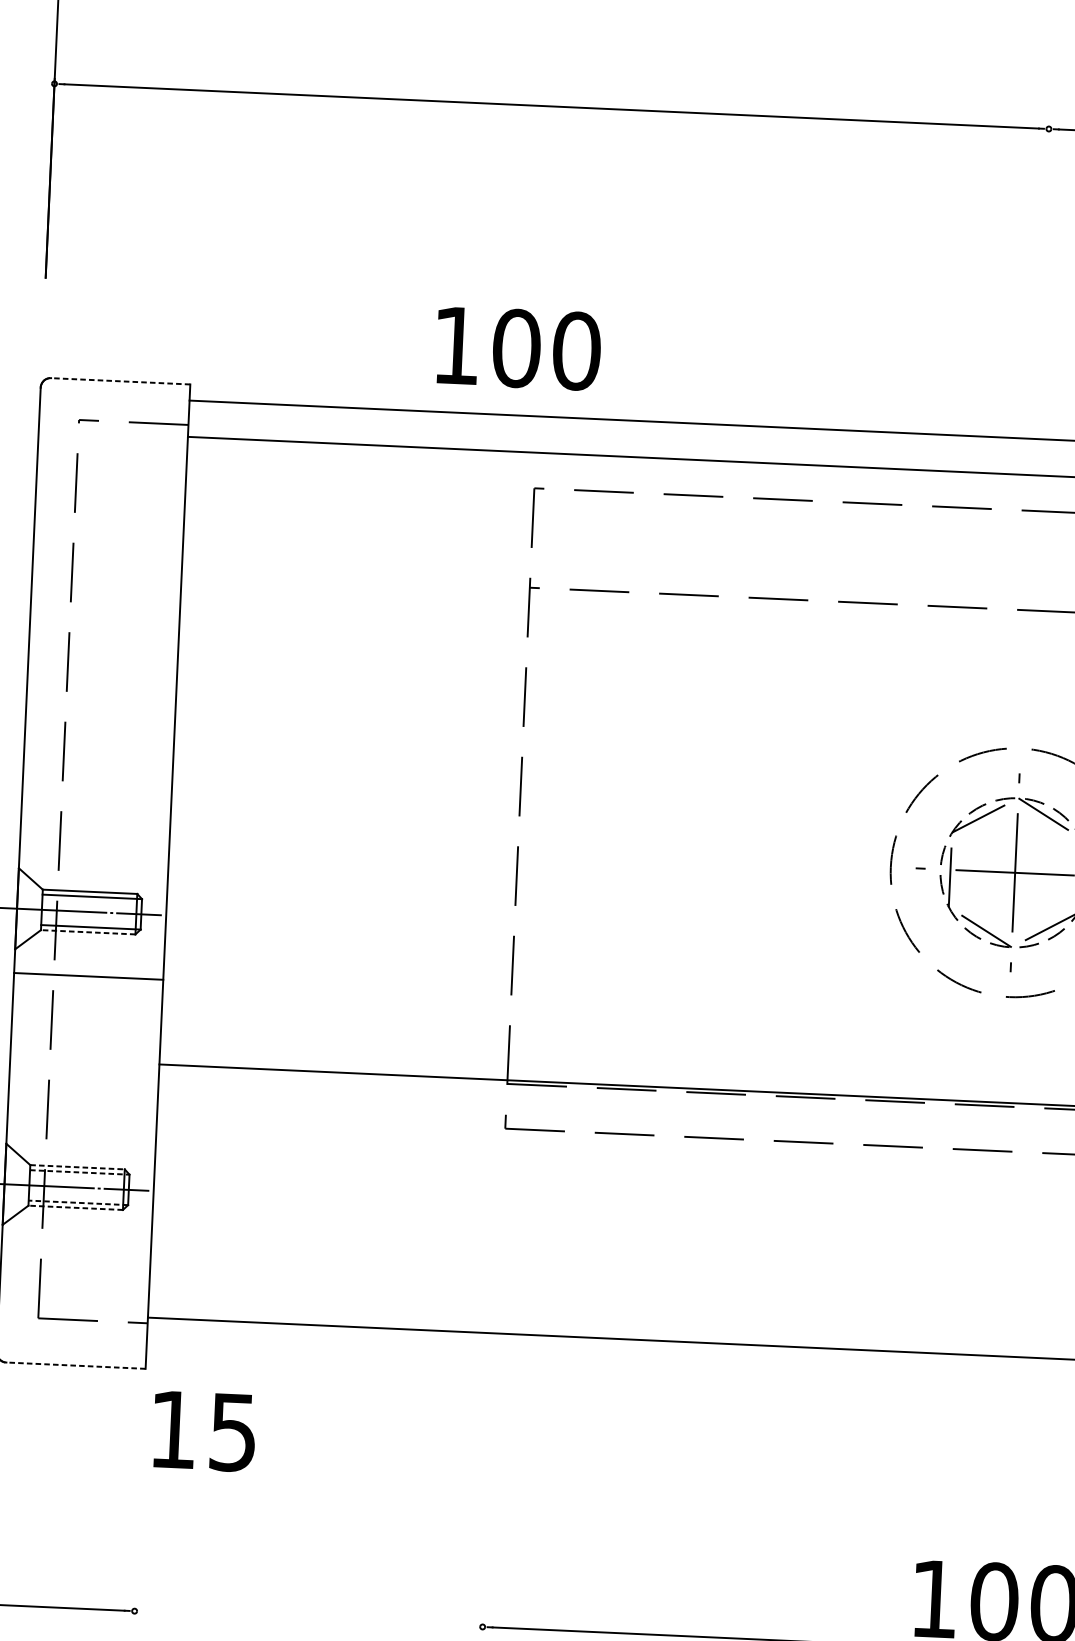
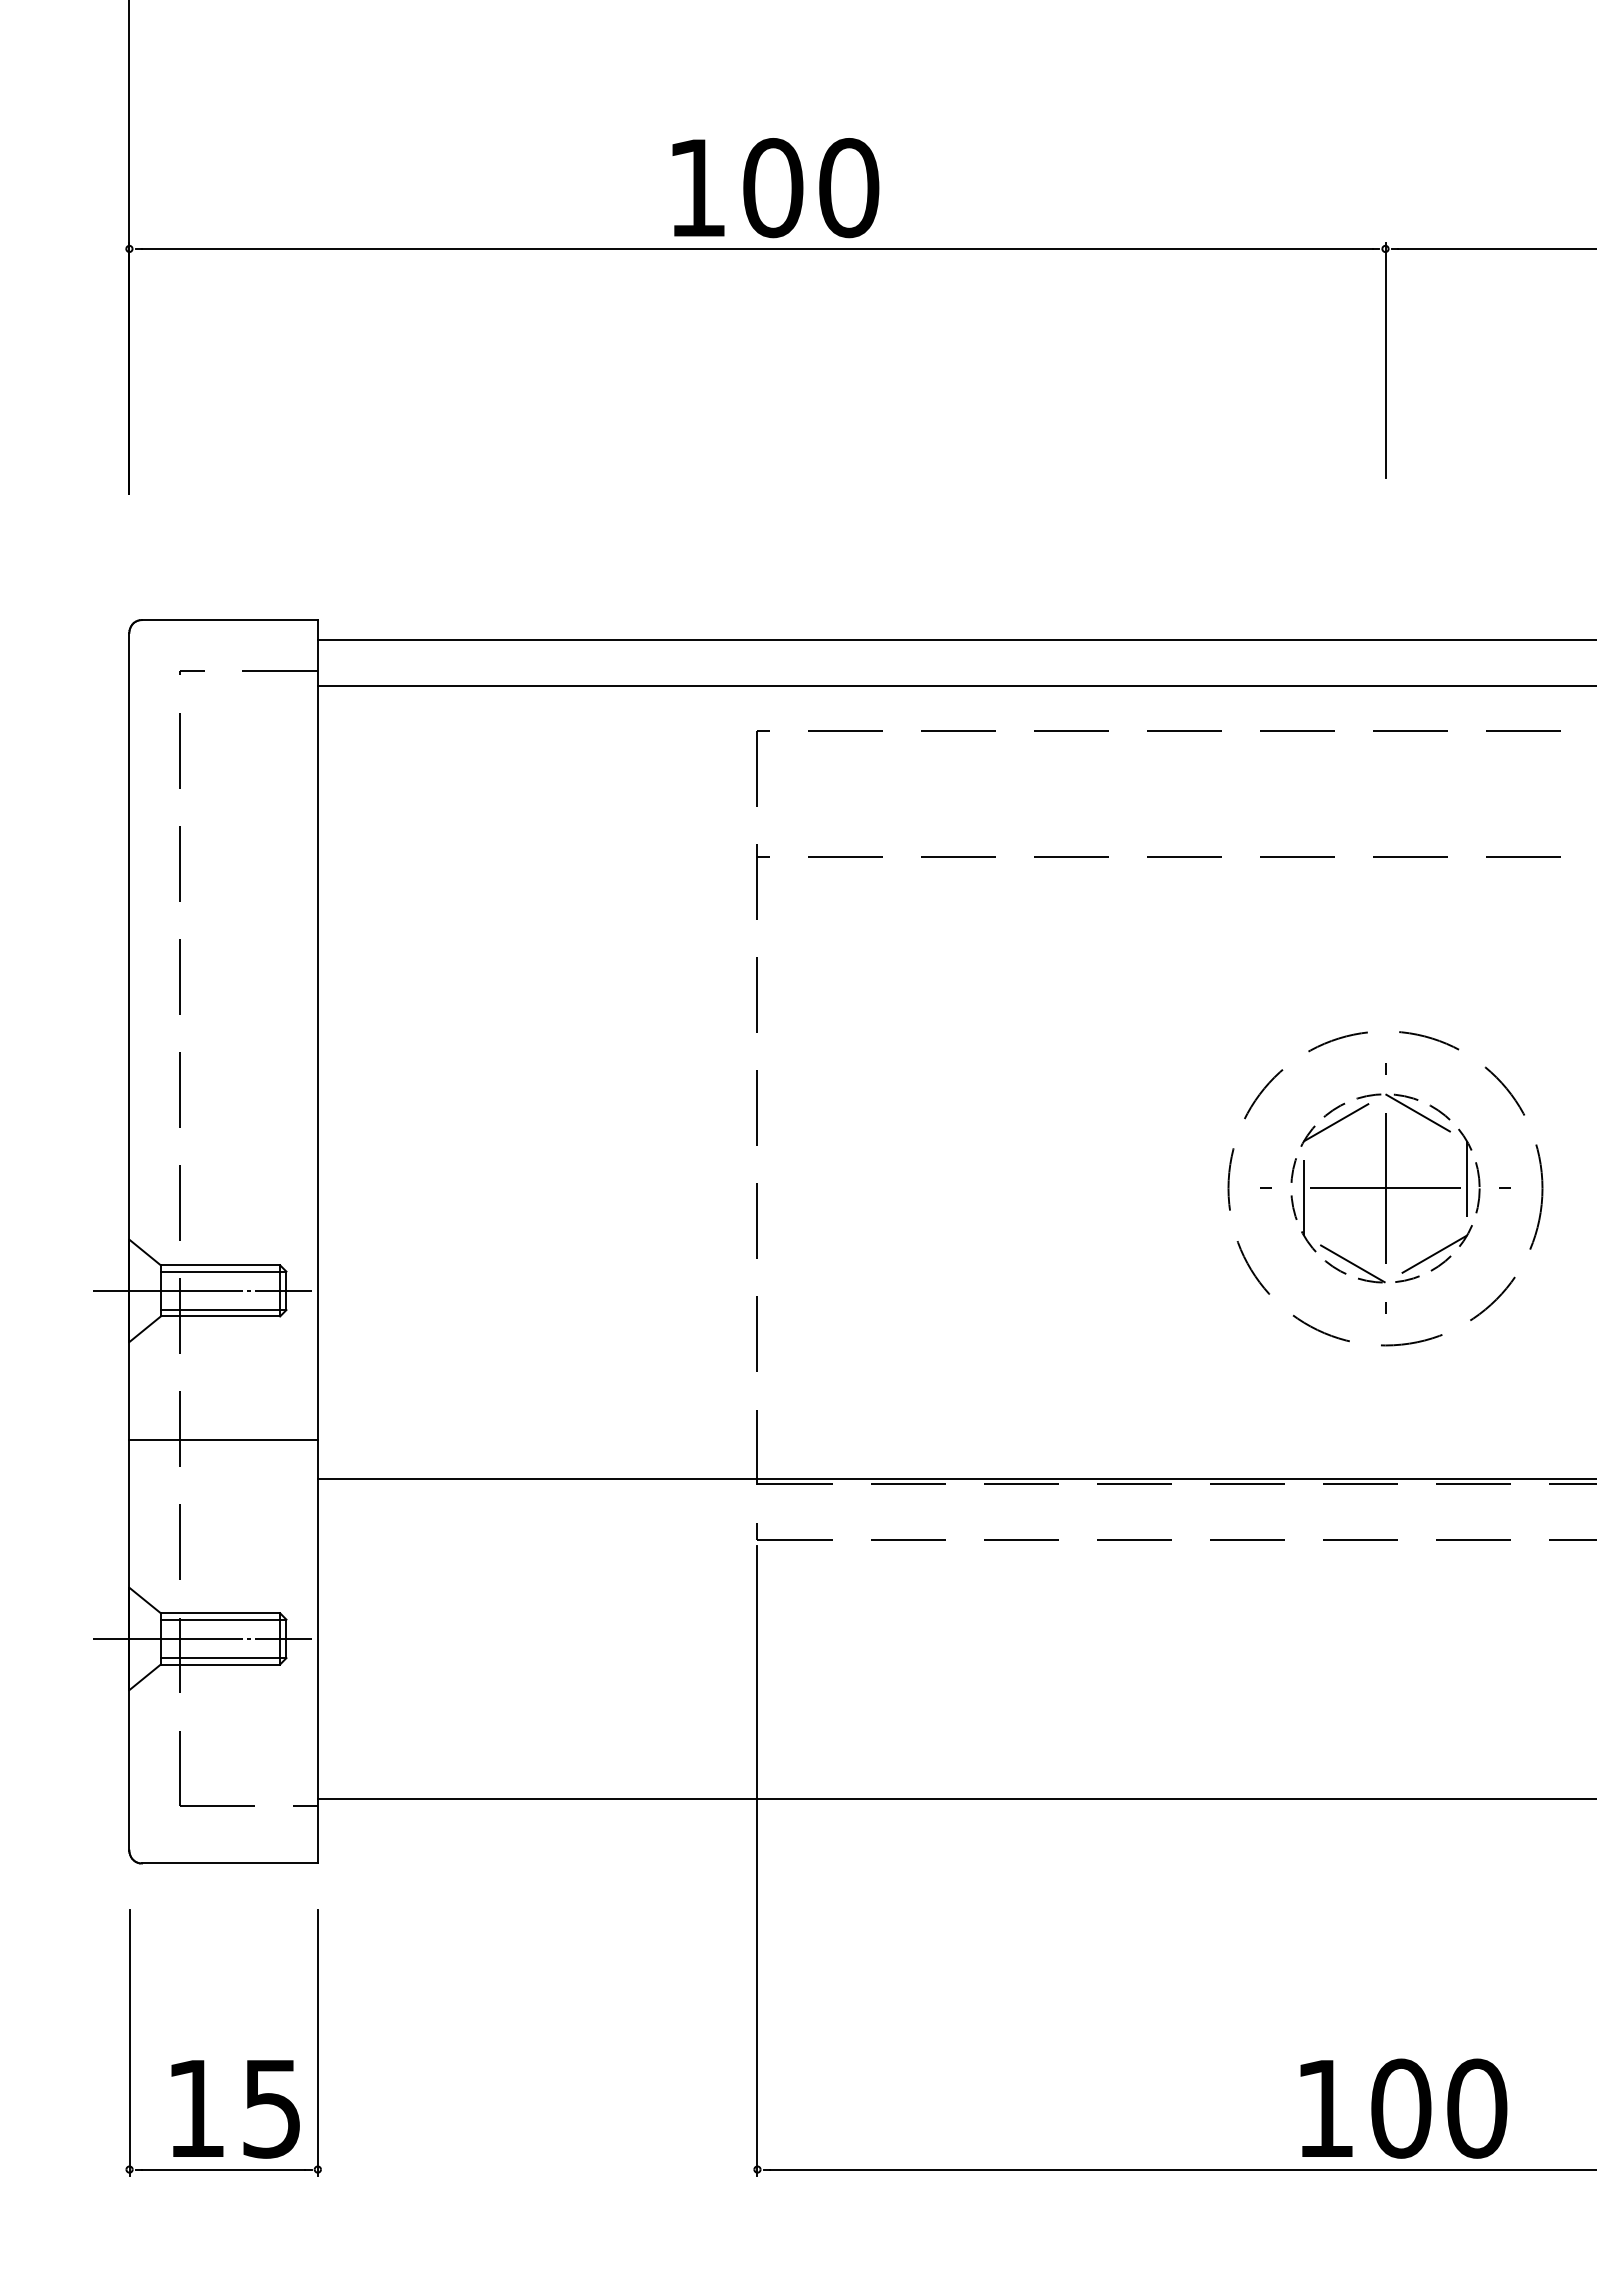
line: (1044, 216) -> (1385, 359), added
text: (518, 348) -> (775, 188), moved
line: (120, 381) -> (229, 620), dashed -> solid
line: (88, 932) -> (220, 1316), dashed -> solid
line: (88, 976) -> (223, 1440), moved
line: (77, 1167) -> (220, 1613), dashed -> solid
line: (79, 1172) -> (223, 1619), dashed -> solid
line: (78, 1203) -> (223, 1658), dashed -> solid
line: (75, 1207) -> (220, 1664), dashed -> solid
line: (75, 1365) -> (229, 1863), dashed -> solid
line: (493, 1382) -> (757, 1860), added
text: (204, 1431) -> (235, 2109), moved
line: (138, 1510) -> (317, 2042), added

